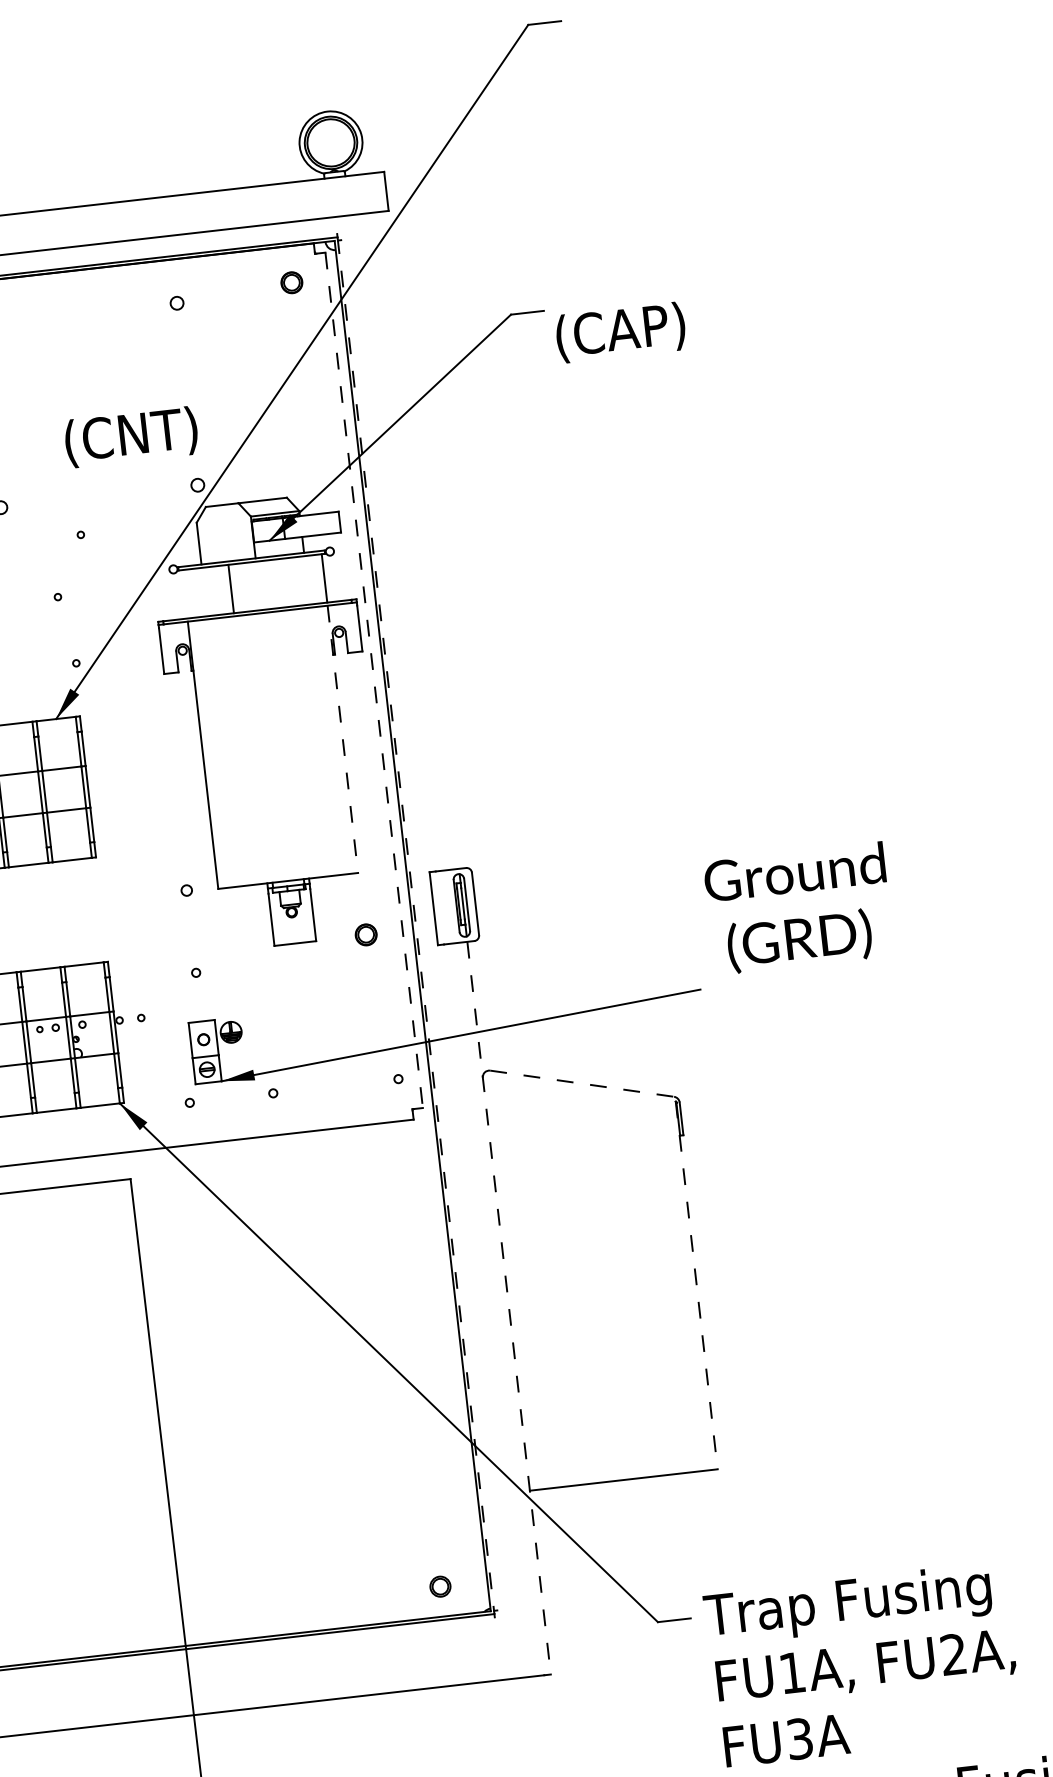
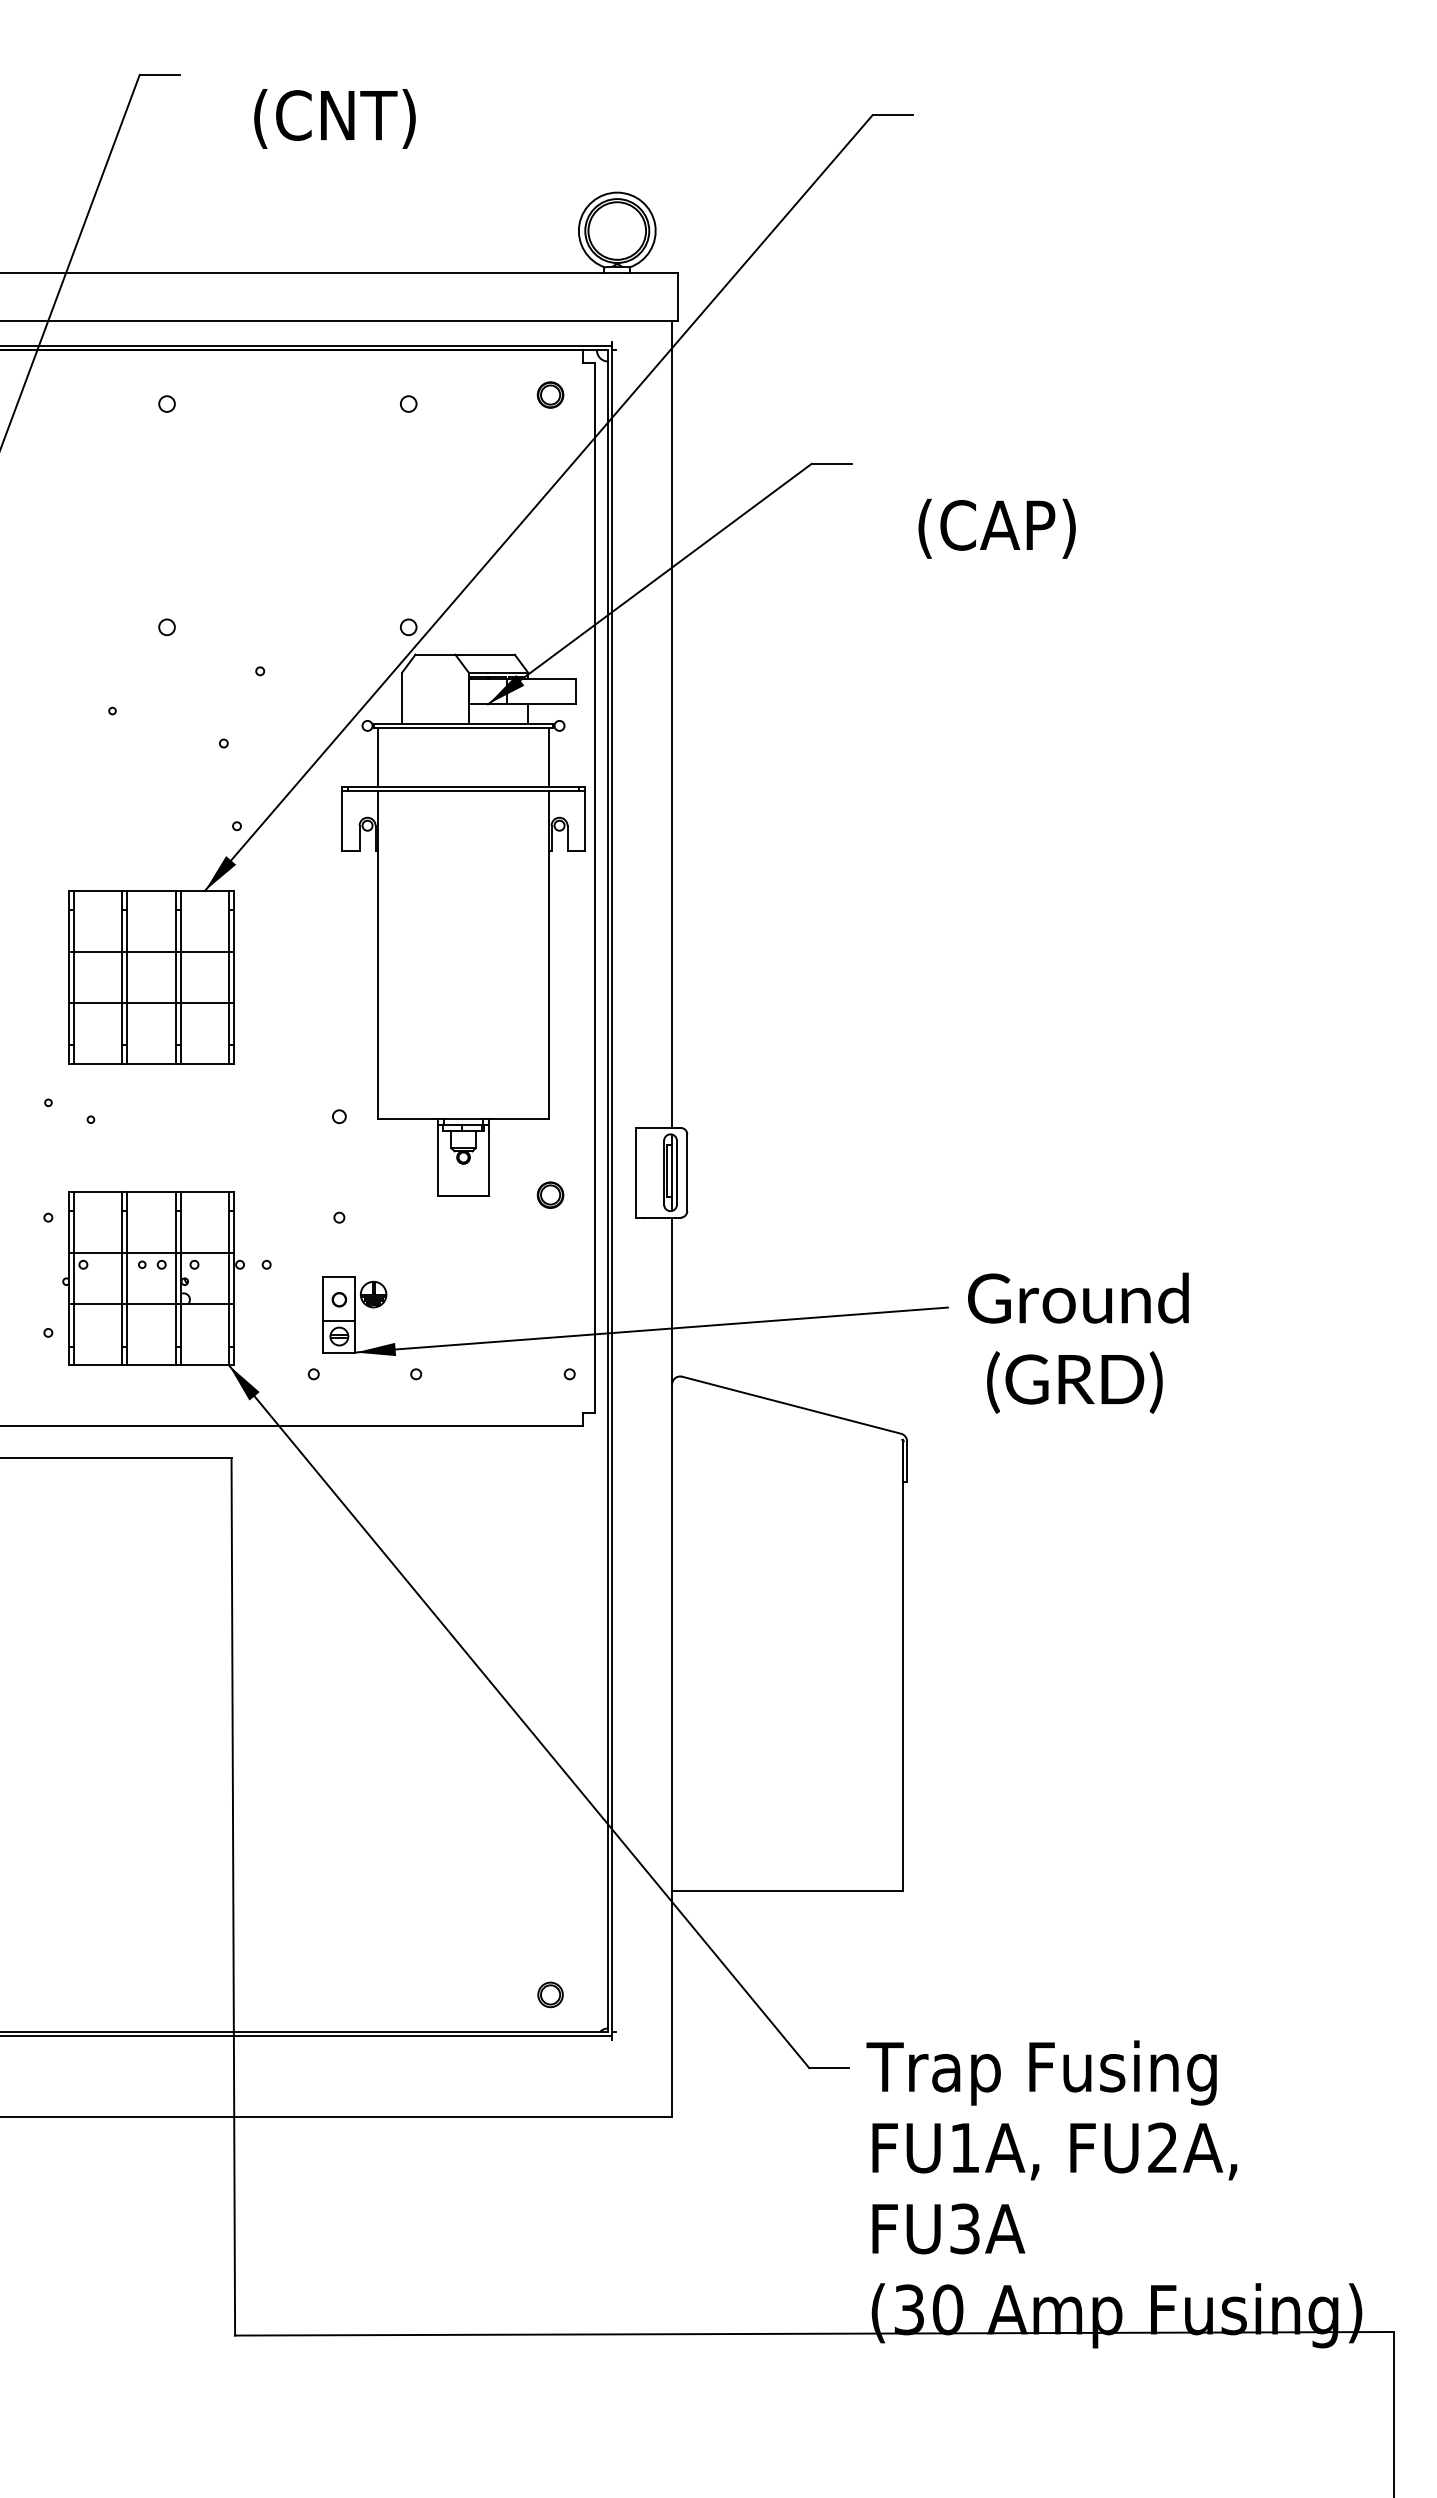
text: (620, 332) -> (996, 528), moved
text: (131, 436) -> (334, 118), moved
line: (421, 539) -> (672, 724), added
line: (230, 588) -> (377, 757), moved
line: (374, 679) -> (595, 887), dashed -> solid
line: (343, 739) -> (549, 955), dashed -> solid
text: (798, 908) -> (1078, 1342), moved
line: (416, 925) -> (612, 1190), dashed -> solid
line: (582, 1083) -> (792, 1405), dashed -> solid
line: (696, 1285) -> (902, 1665), dashed -> solid
line: (509, 1308) -> (672, 1667), dashed -> solid

